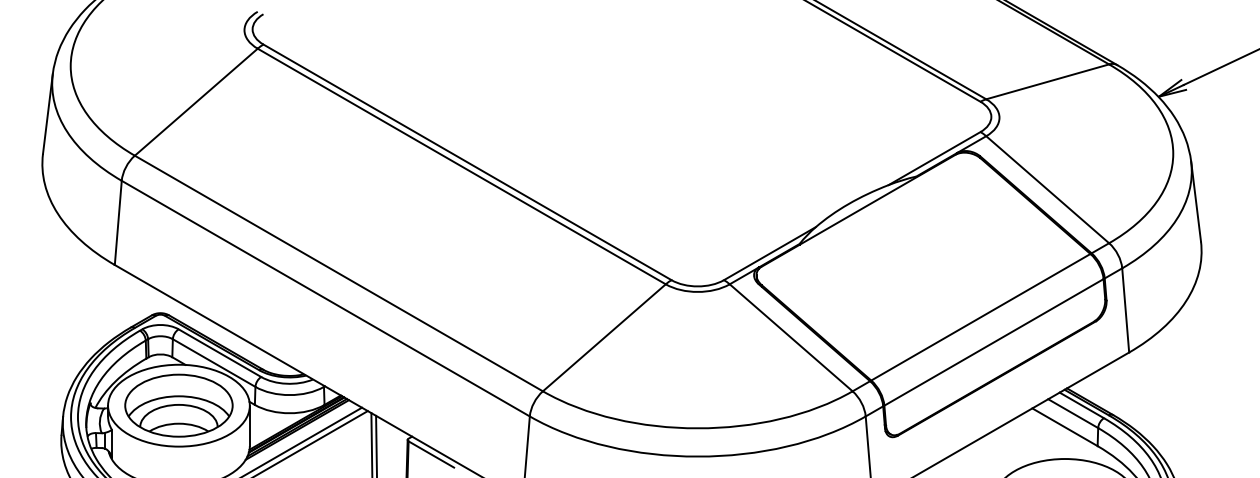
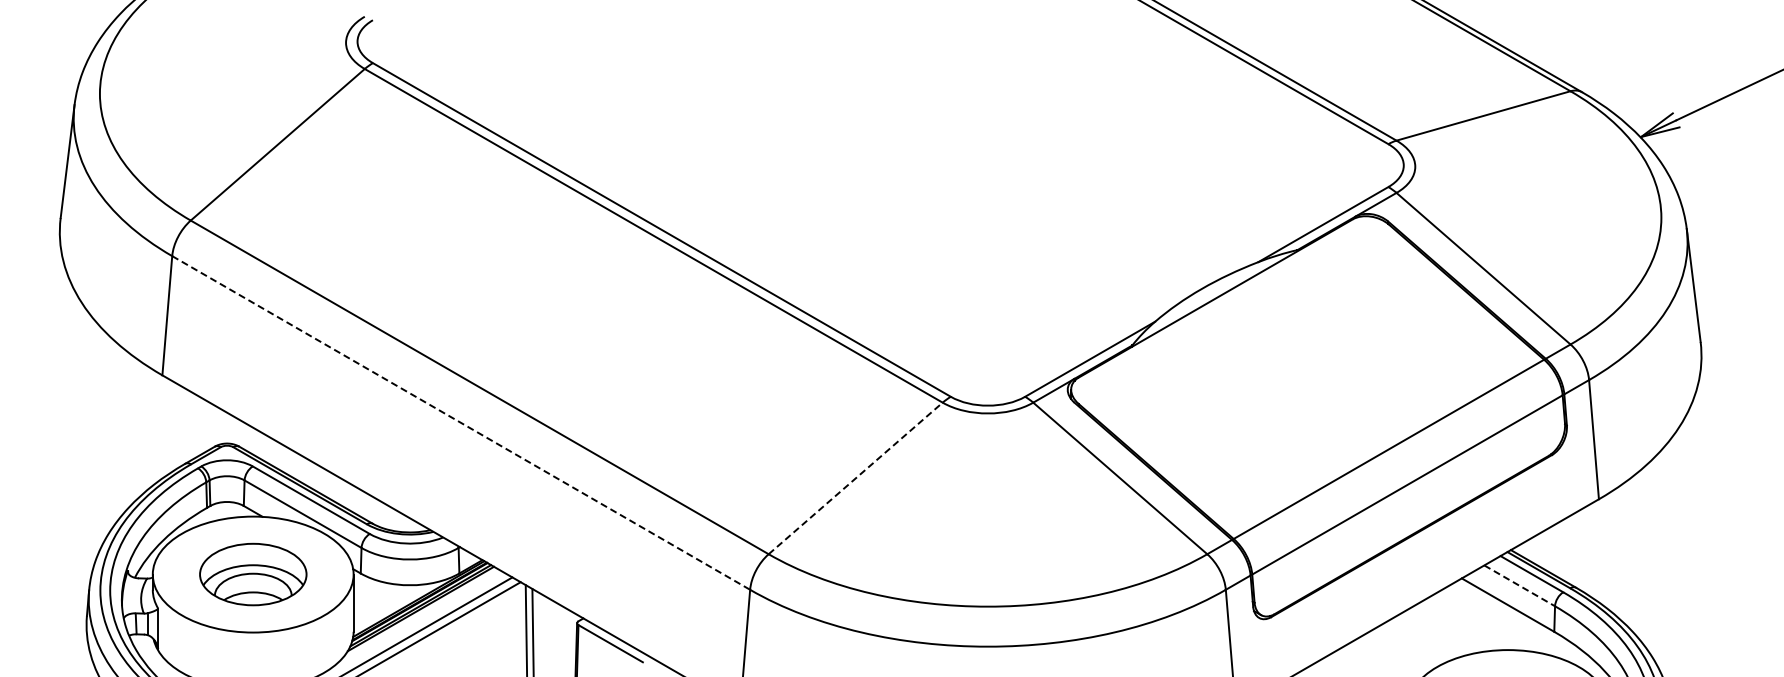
line: (326, 298) -> (461, 422), solid -> dashed
line: (604, 337) -> (856, 478), solid -> dashed
part: (179, 405) -> (253, 574), size x0.7
line: (1073, 413) -> (1519, 585), solid -> dashed

